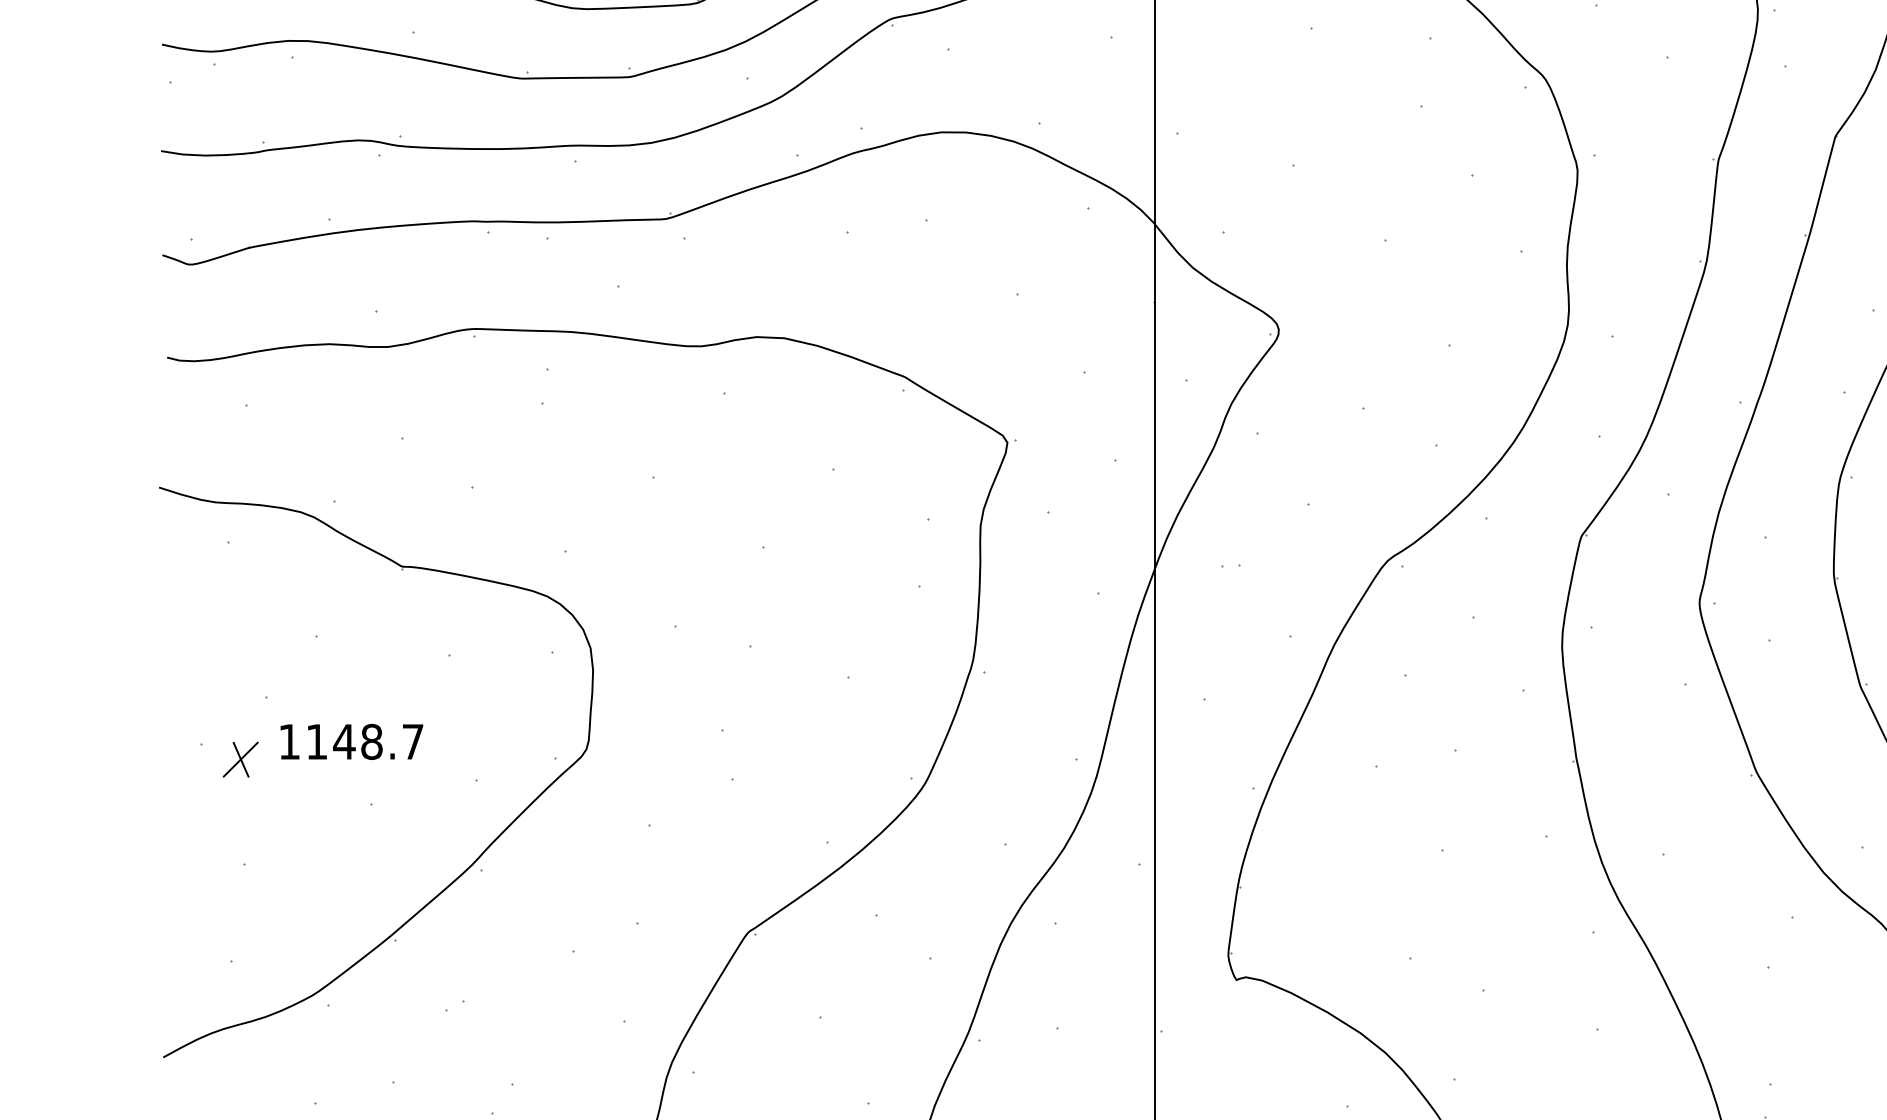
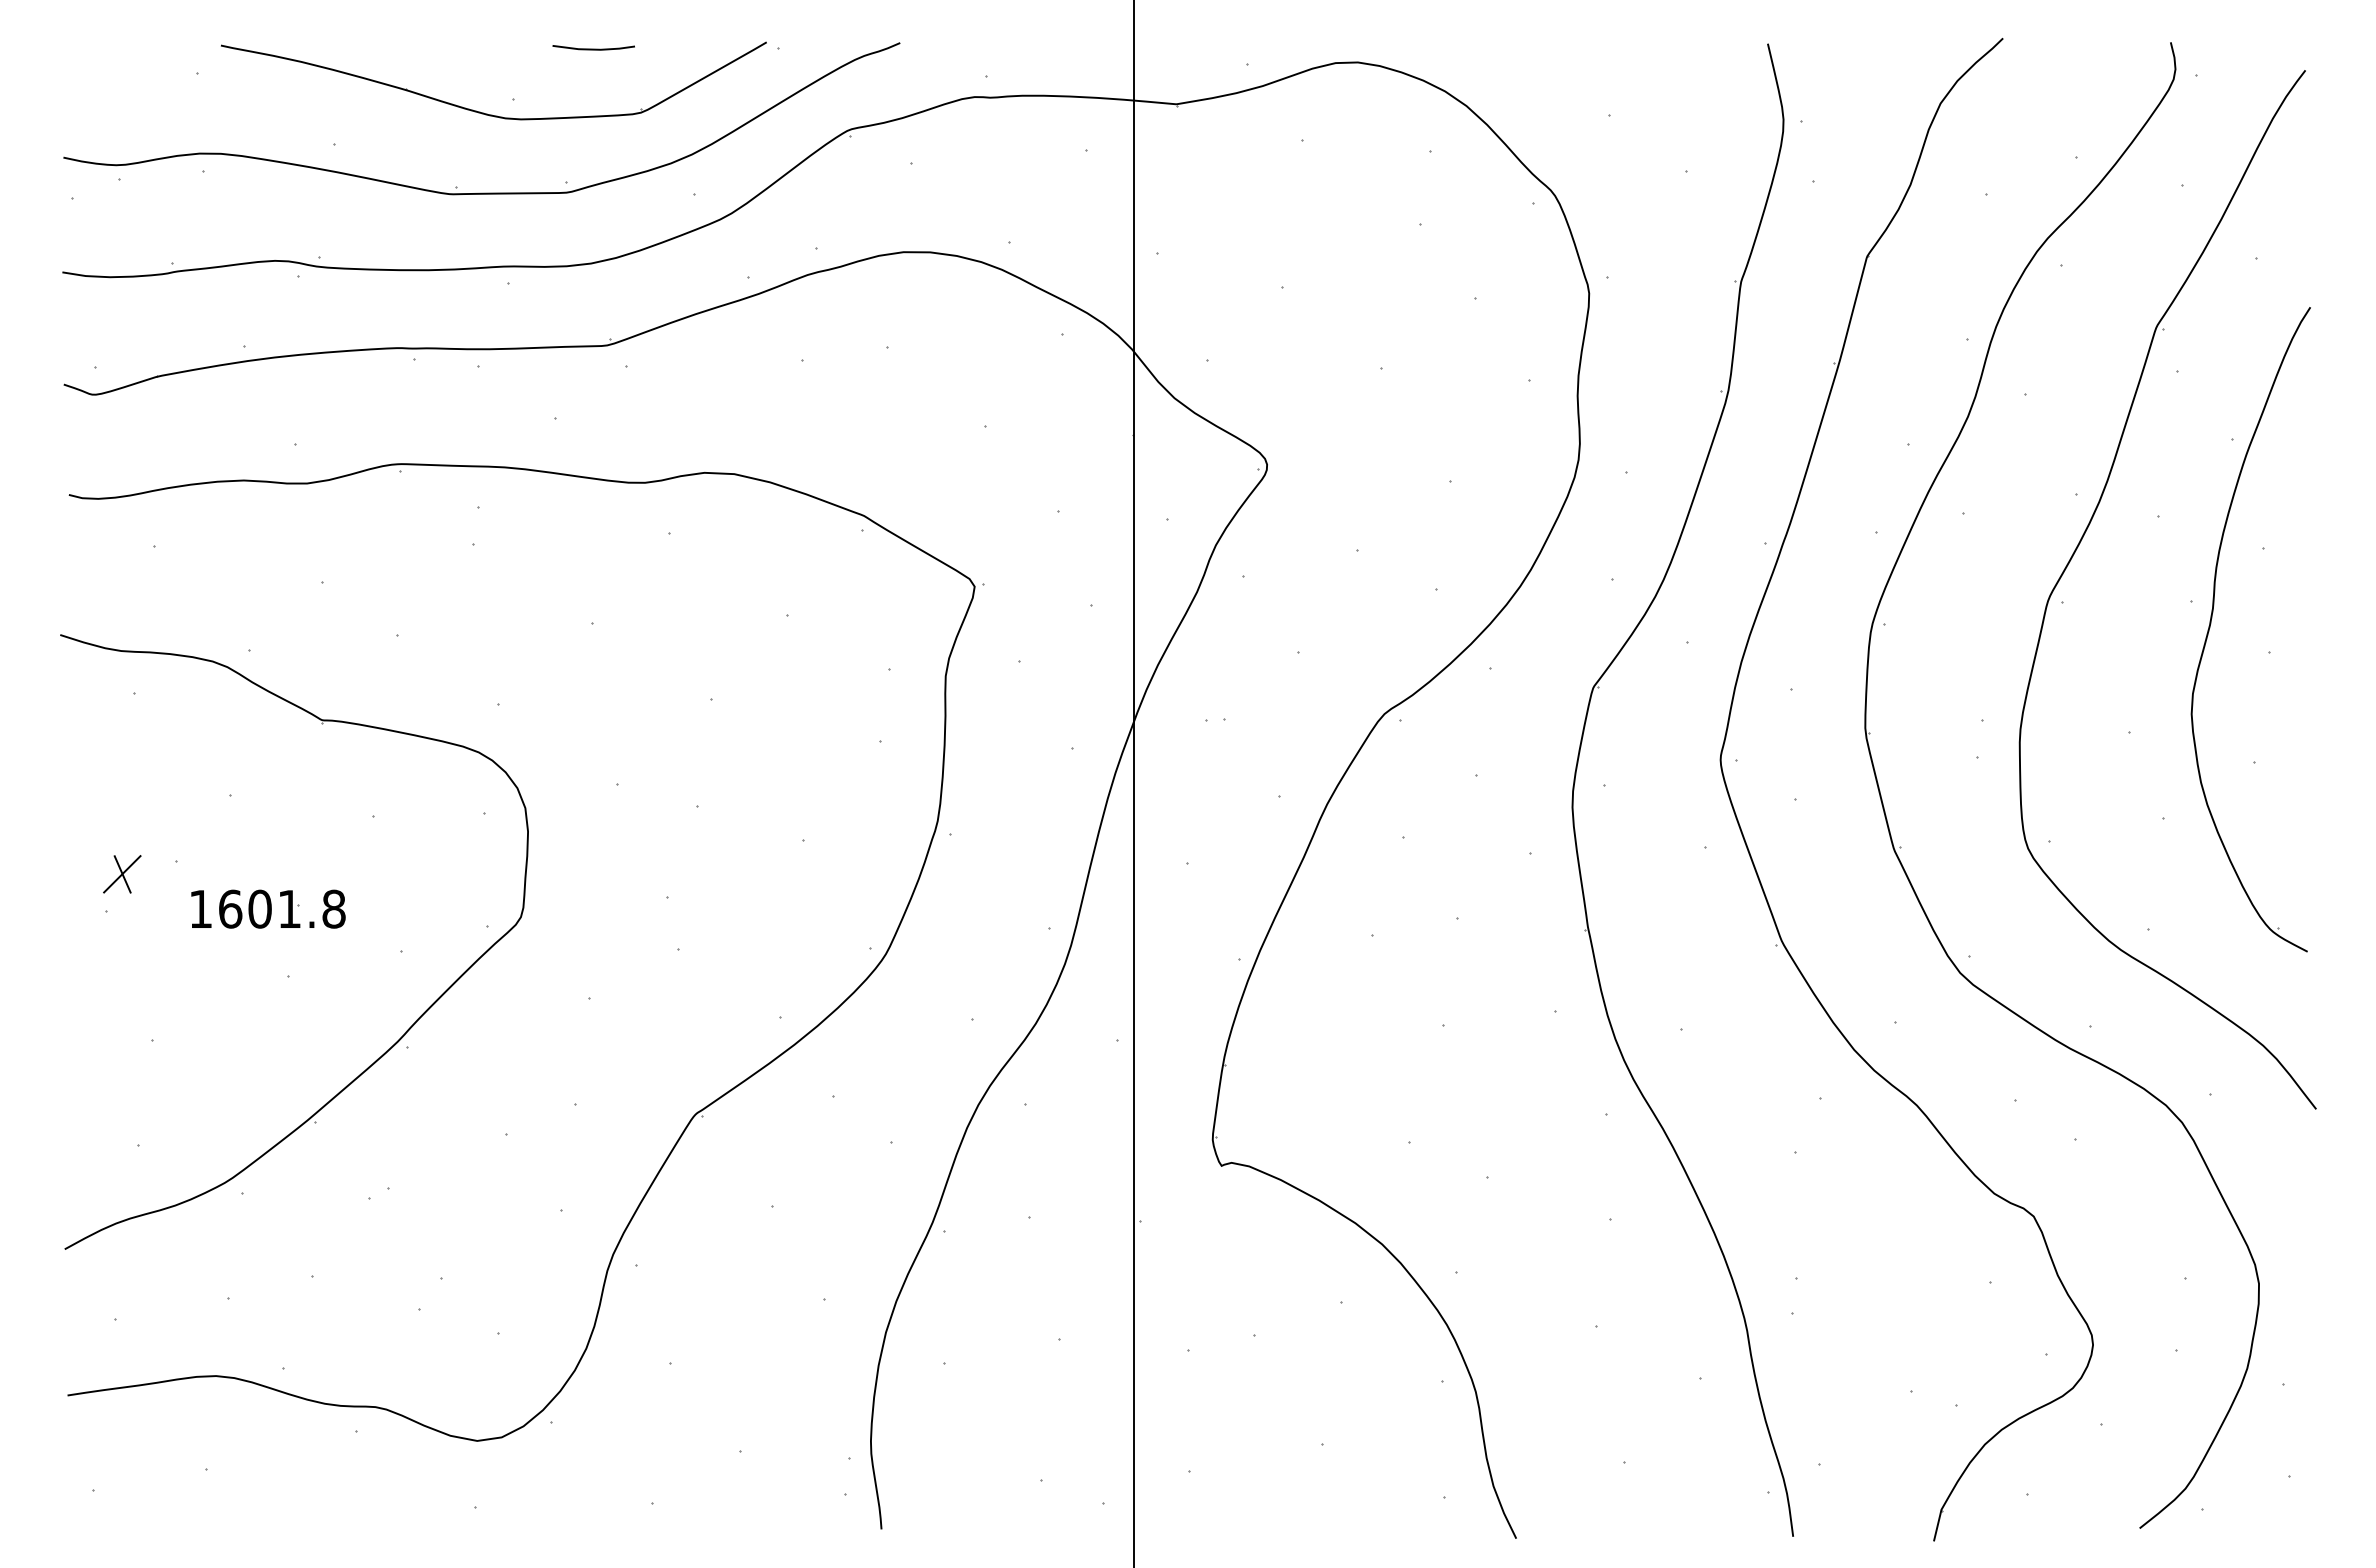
text: (365, 741) -> (282, 908), 1148.7 -> 1601.8
part: (240, 759) -> (122, 874), moved

